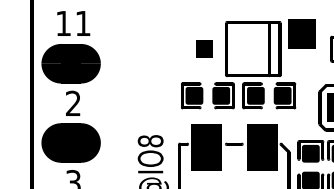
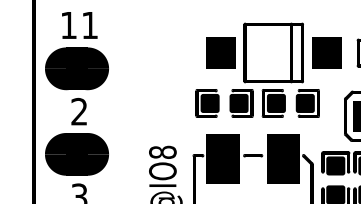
part: (301, 33) -> (326, 52), moved
part: (203, 48) -> (219, 52), size x1.67

